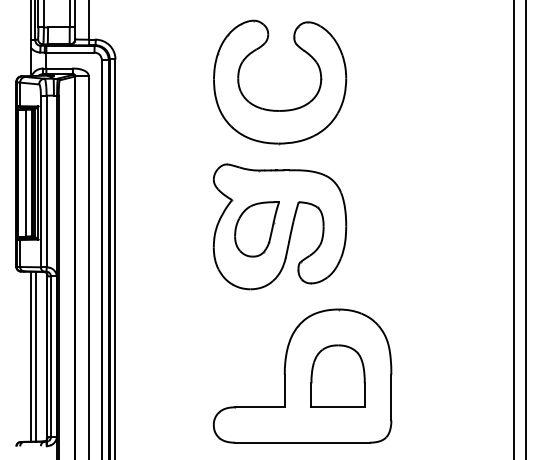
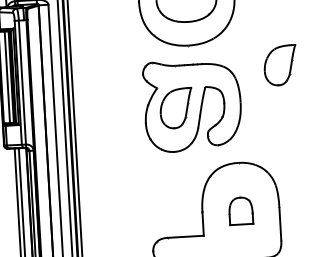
part: (403, 178) -> (280, 65), added
part: (337, 375) -> (240, 210), size x0.6

